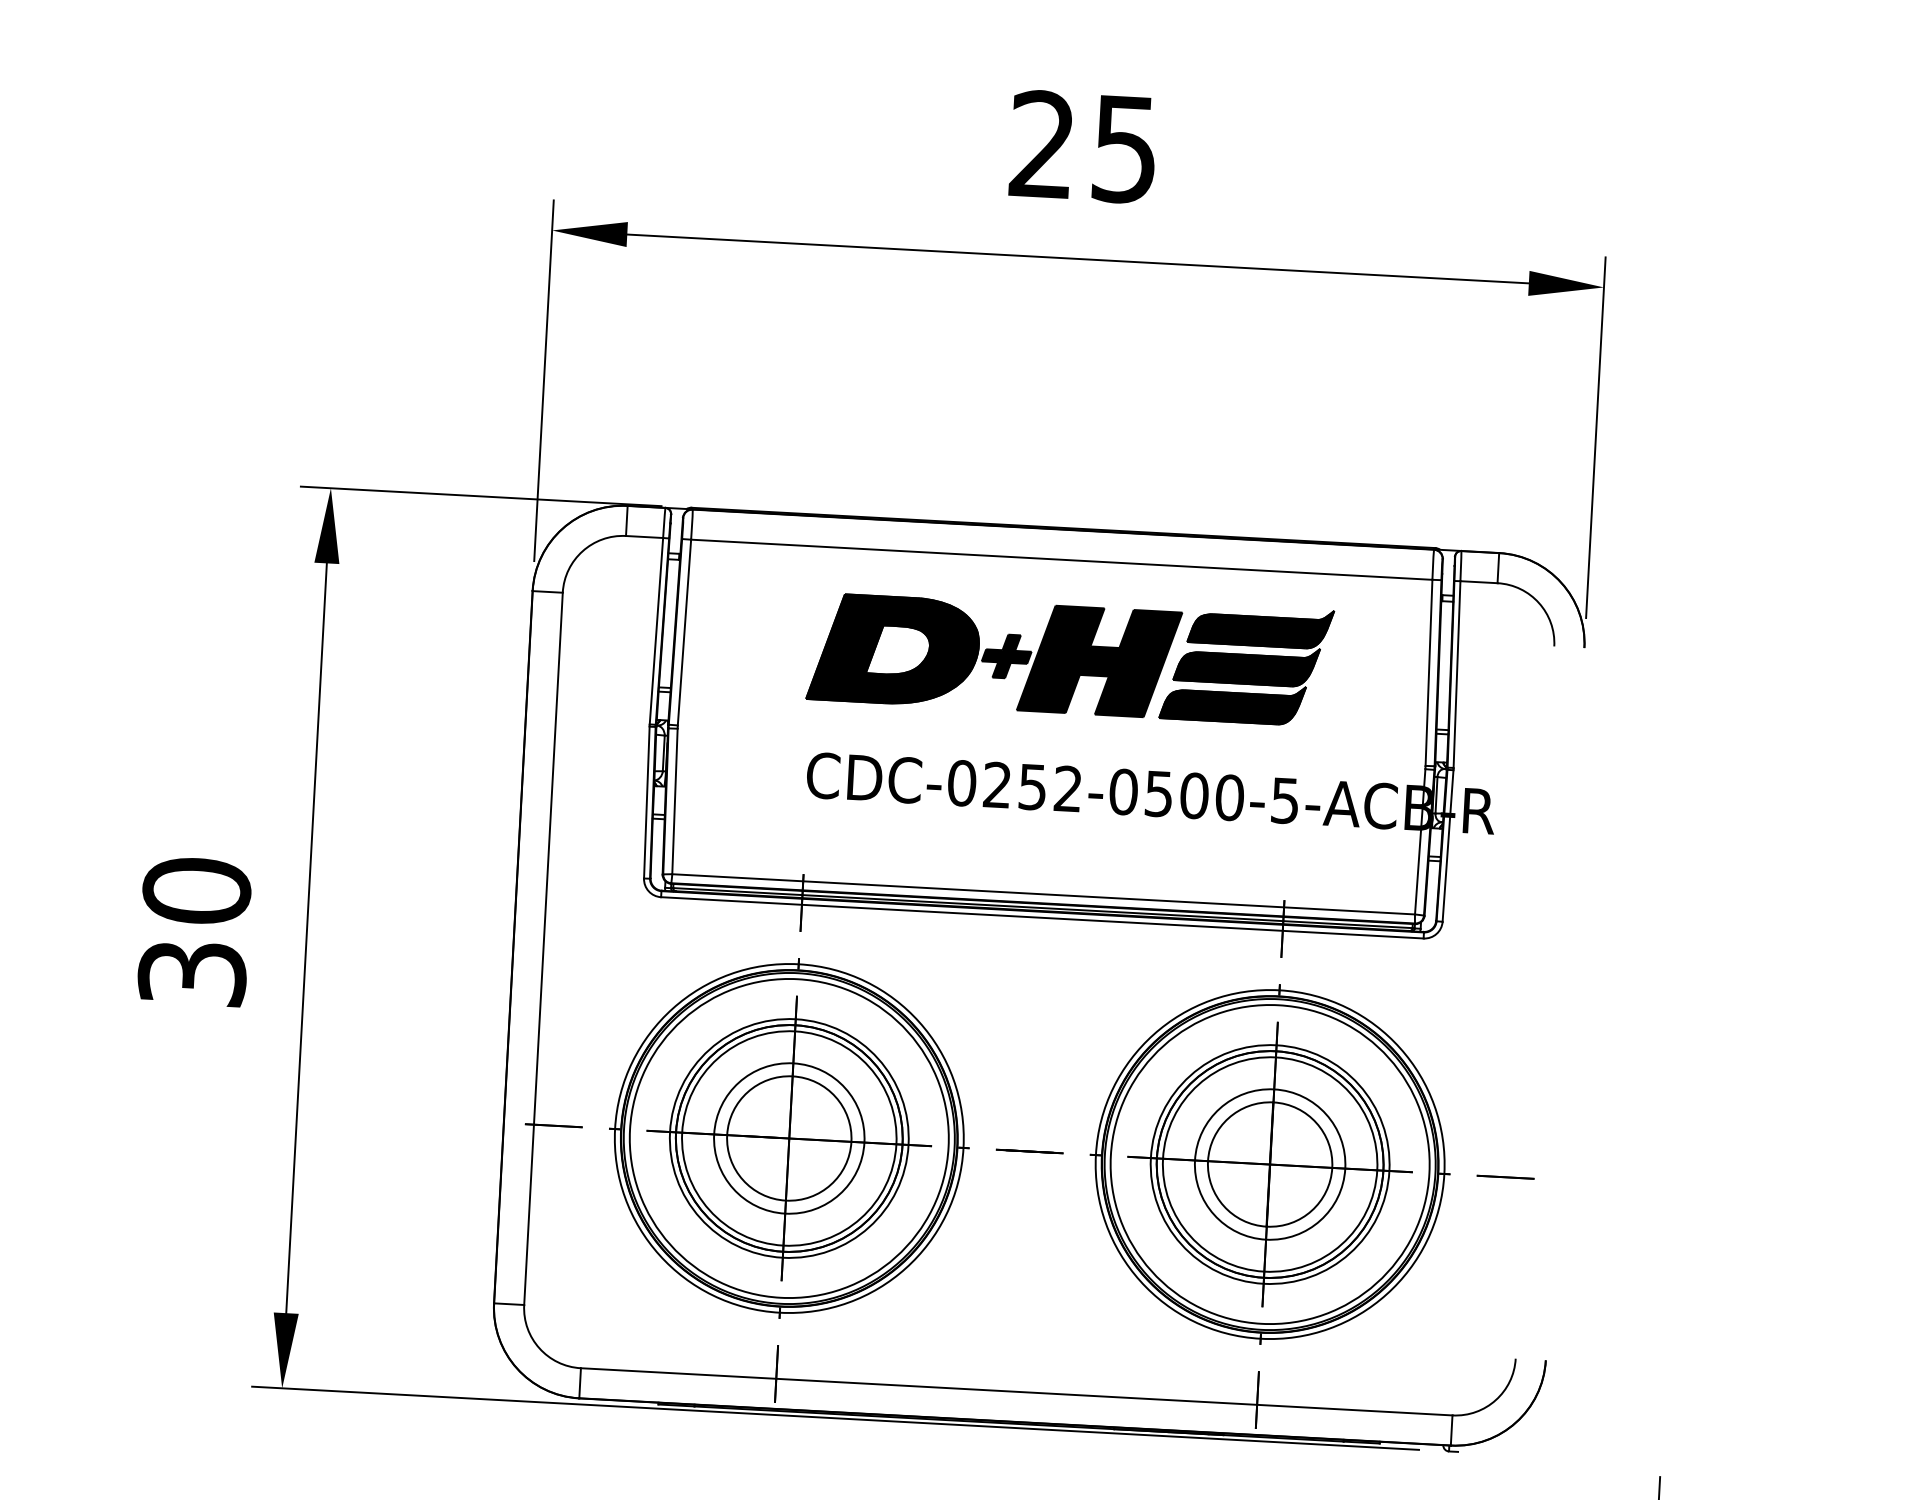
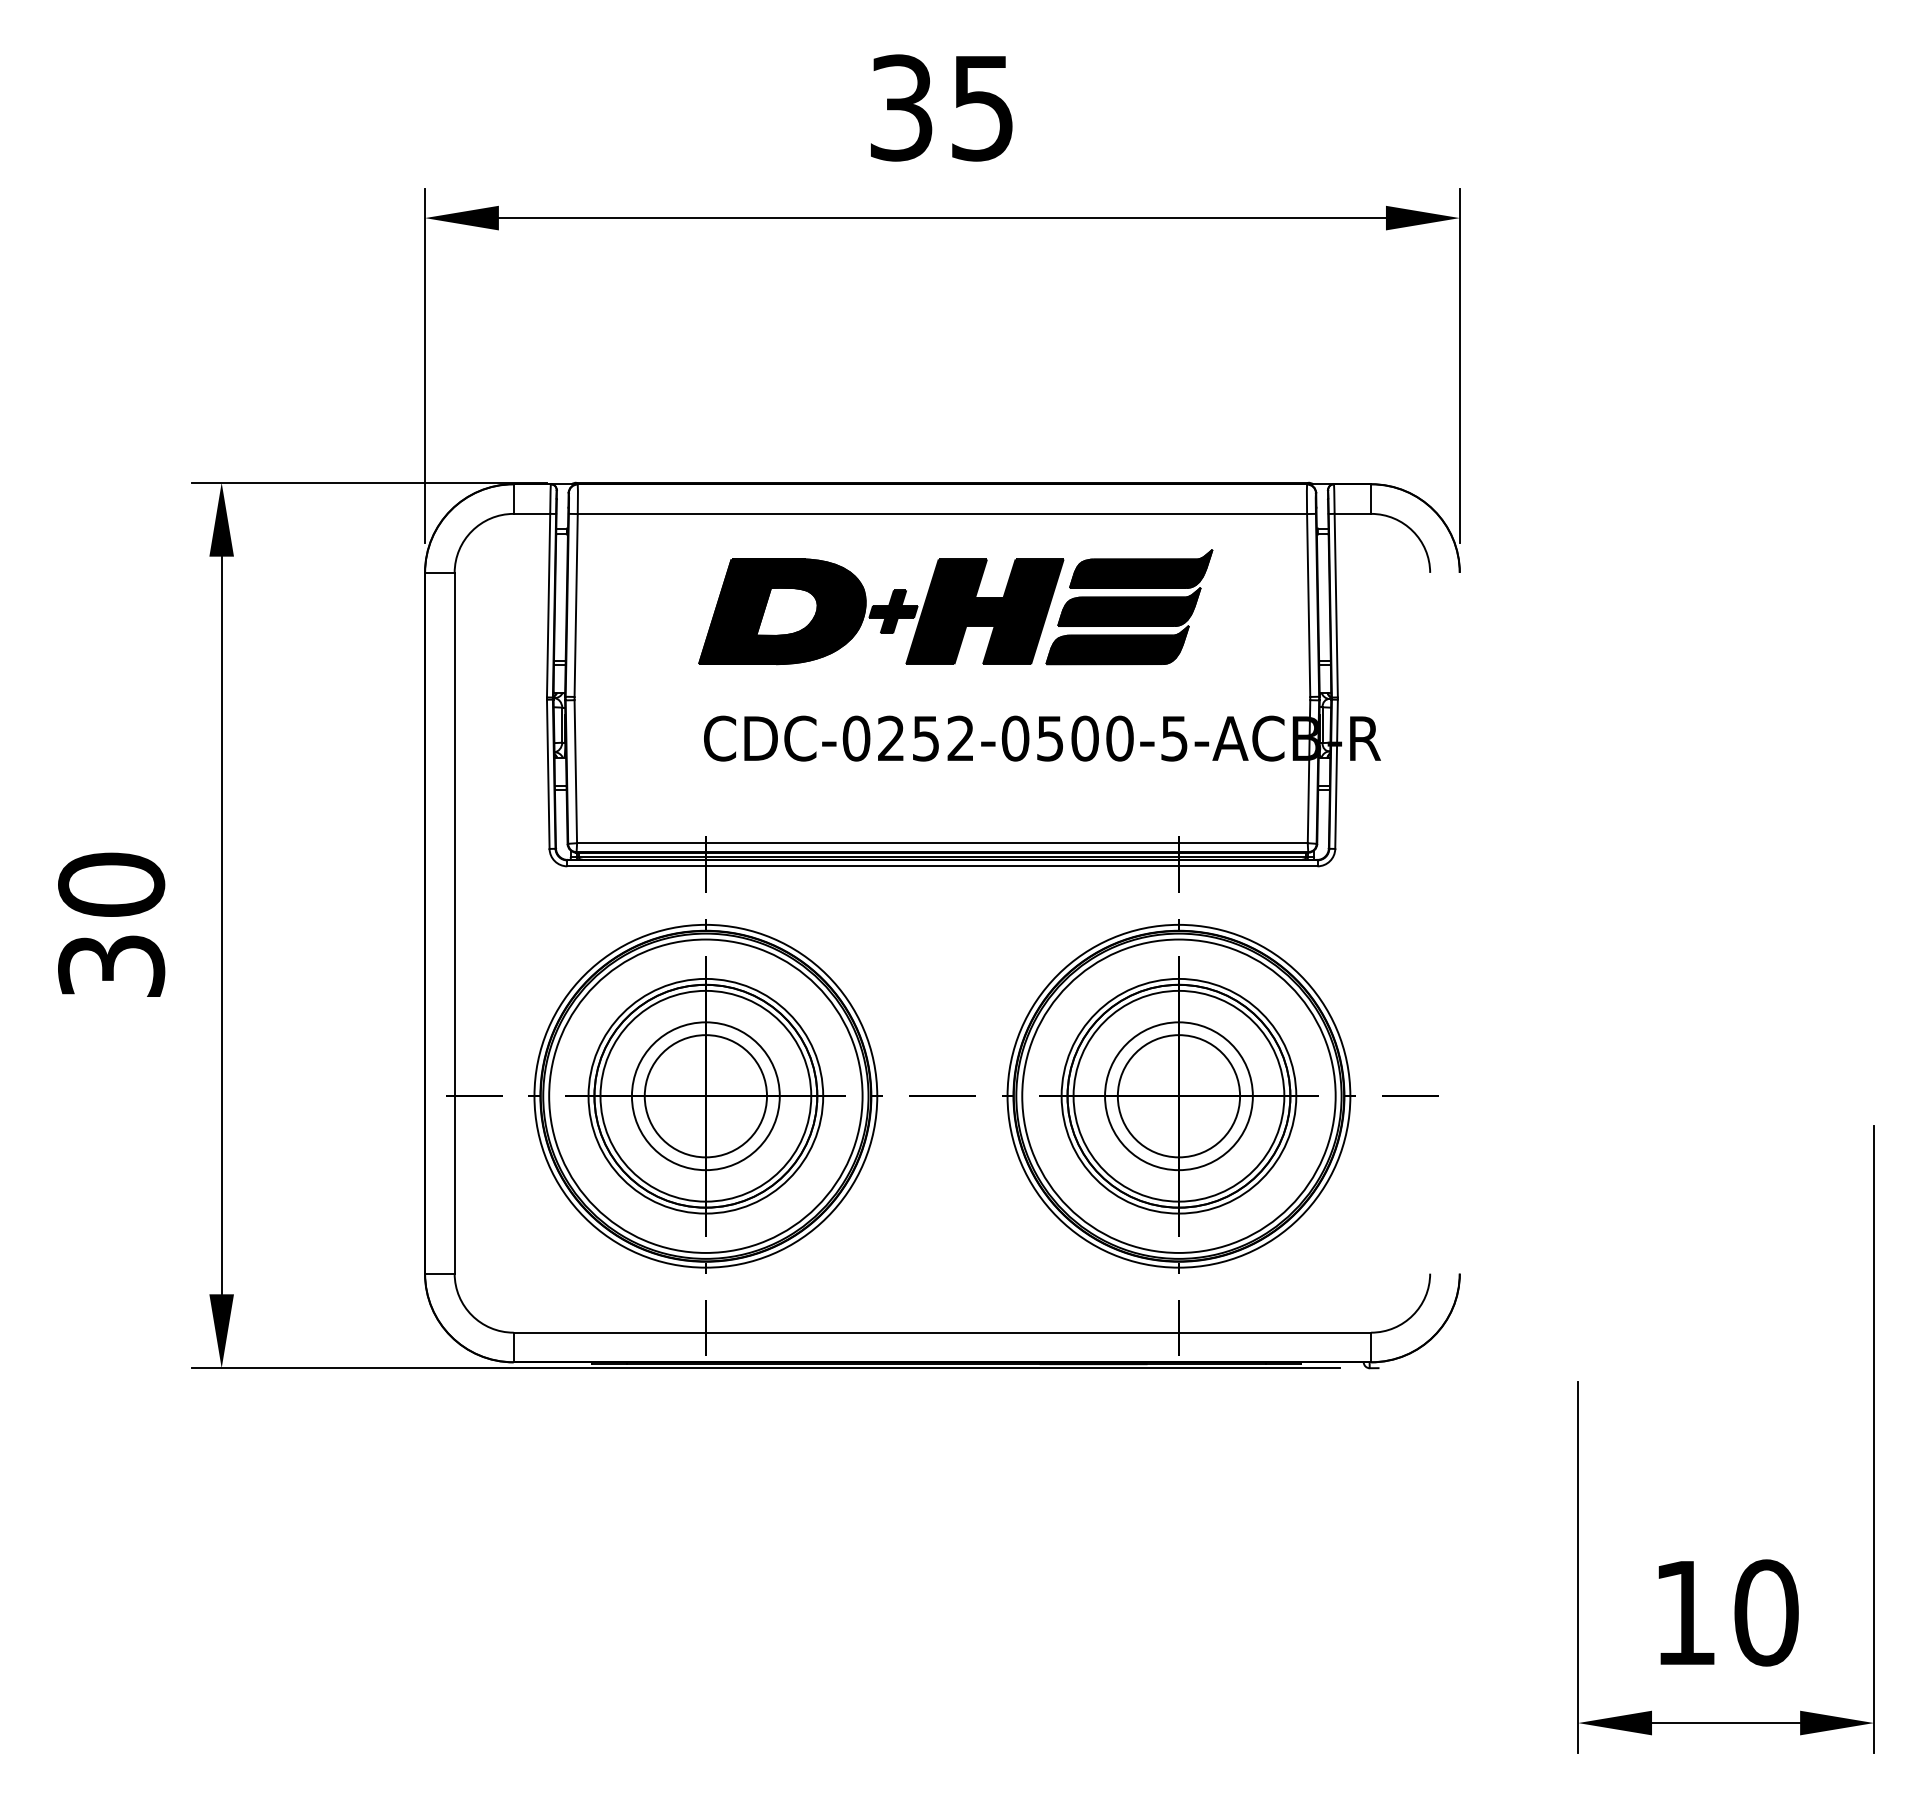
text: (1042, 144) -> (901, 107), 25 -> 35

